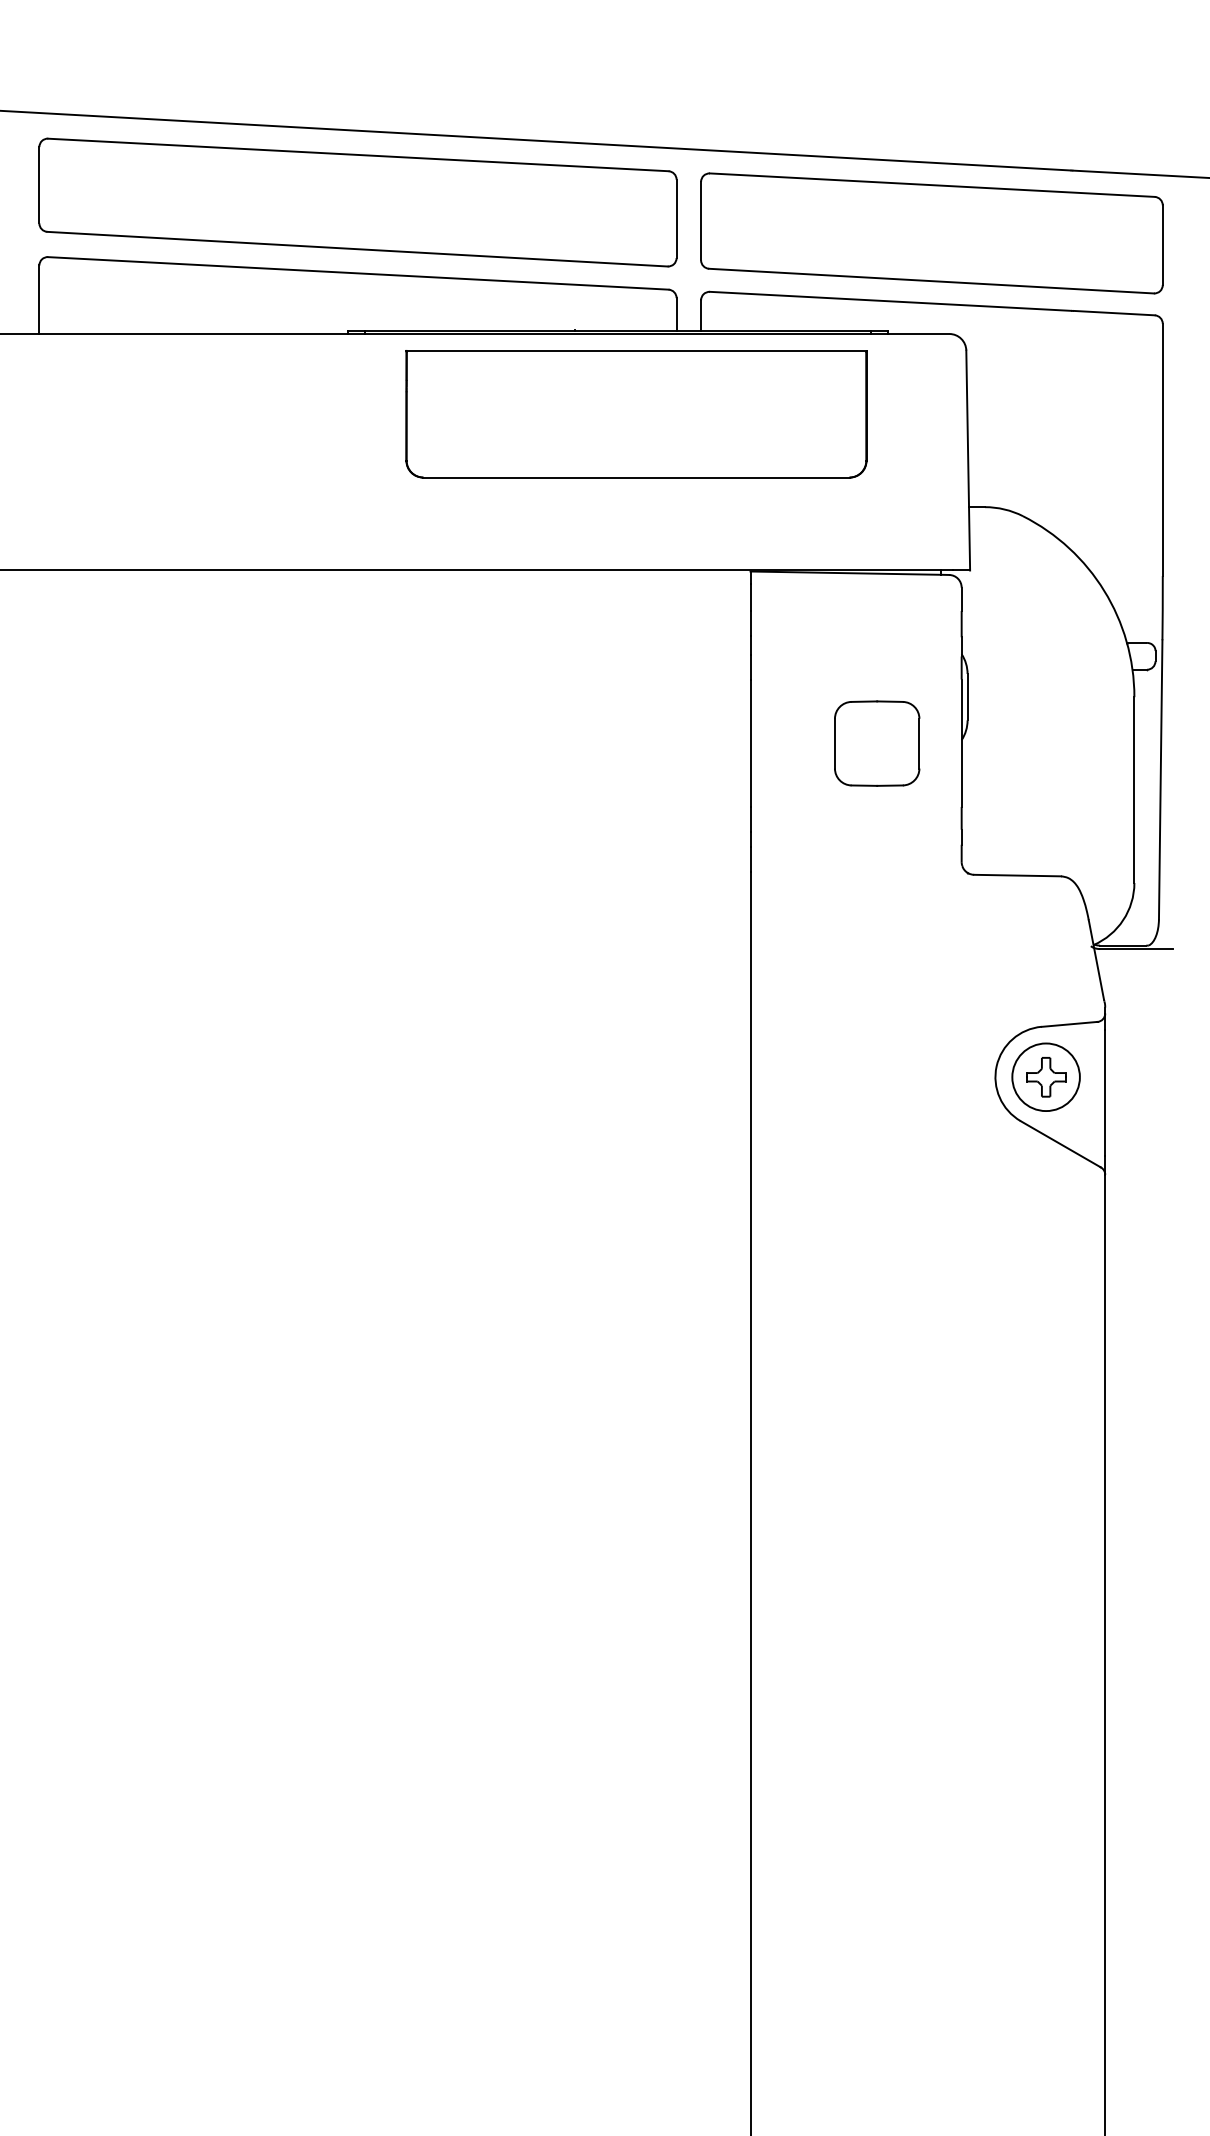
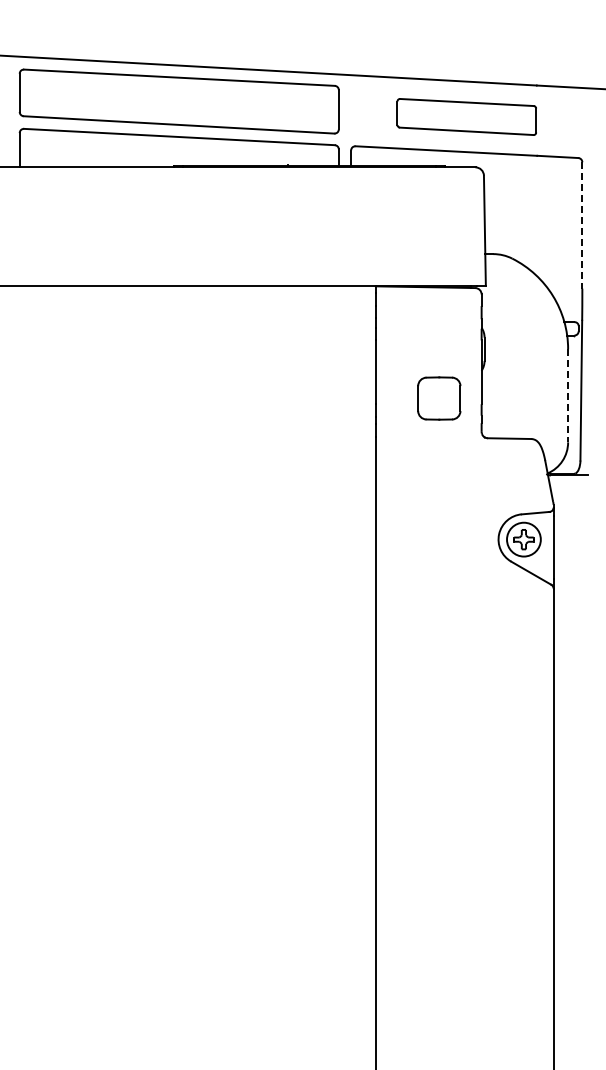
part: (931, 232) -> (466, 116), size x0.6
part: (635, 414) -> (318, 207), removed
line: (1163, 450) -> (582, 225), solid -> dashed
part: (877, 743) -> (439, 398), moved
line: (1135, 789) -> (568, 395), solid -> dashed

